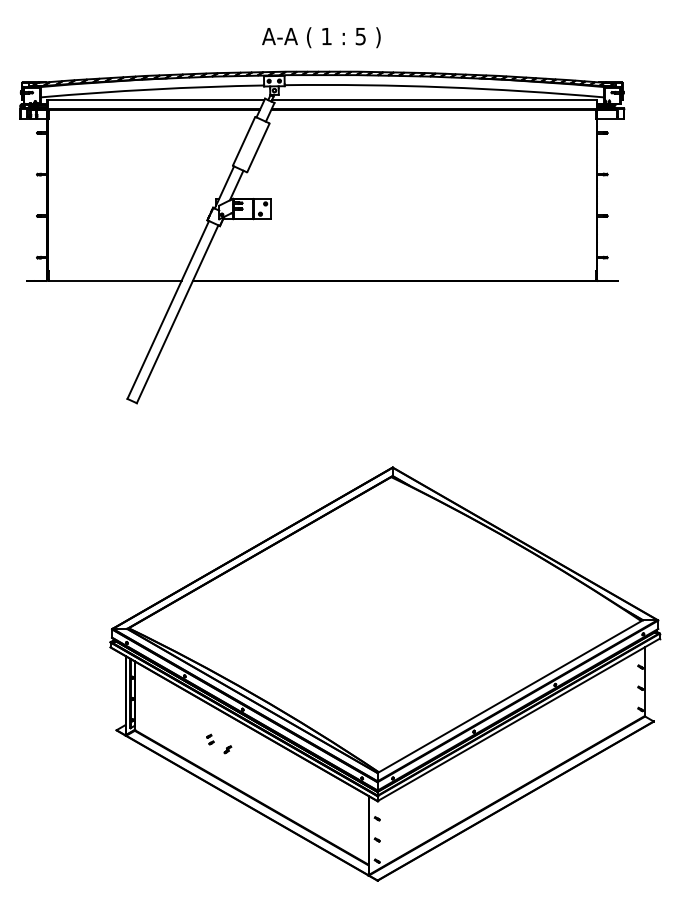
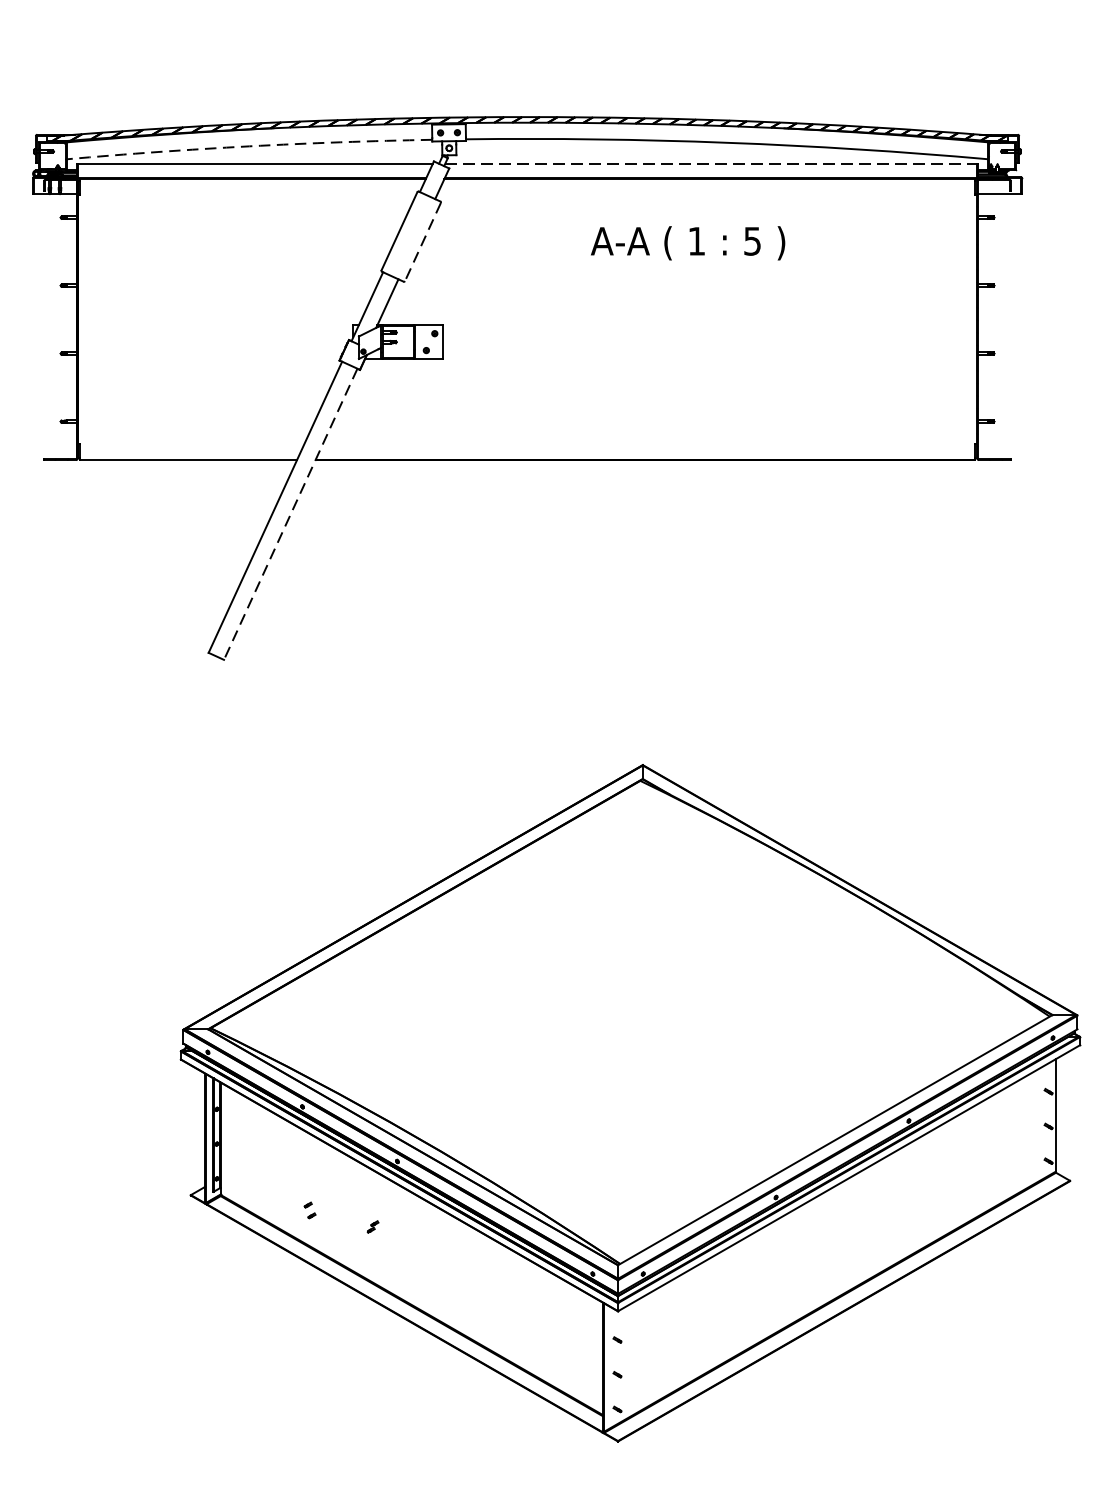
text: (321, 37) -> (688, 242), moved
arc: (152, 89) -> (249, 146), solid -> dashed
line: (434, 100) -> (711, 164), solid -> dashed
line: (258, 148) -> (423, 242), solid -> dashed
line: (177, 314) -> (290, 514), solid -> dashed
part: (210, 739) -> (310, 1210), moved

